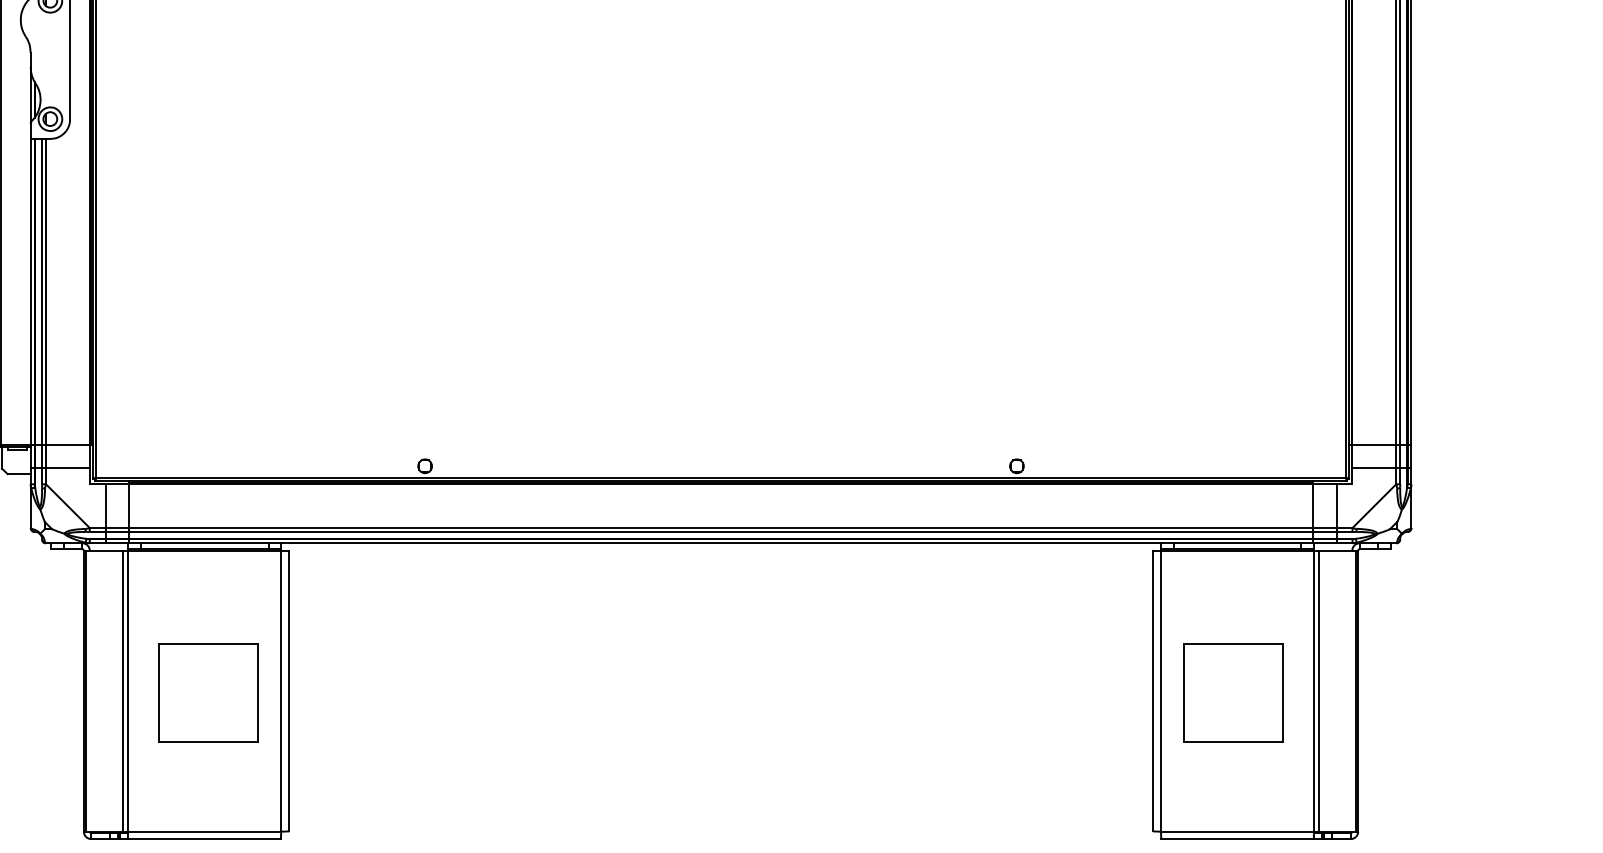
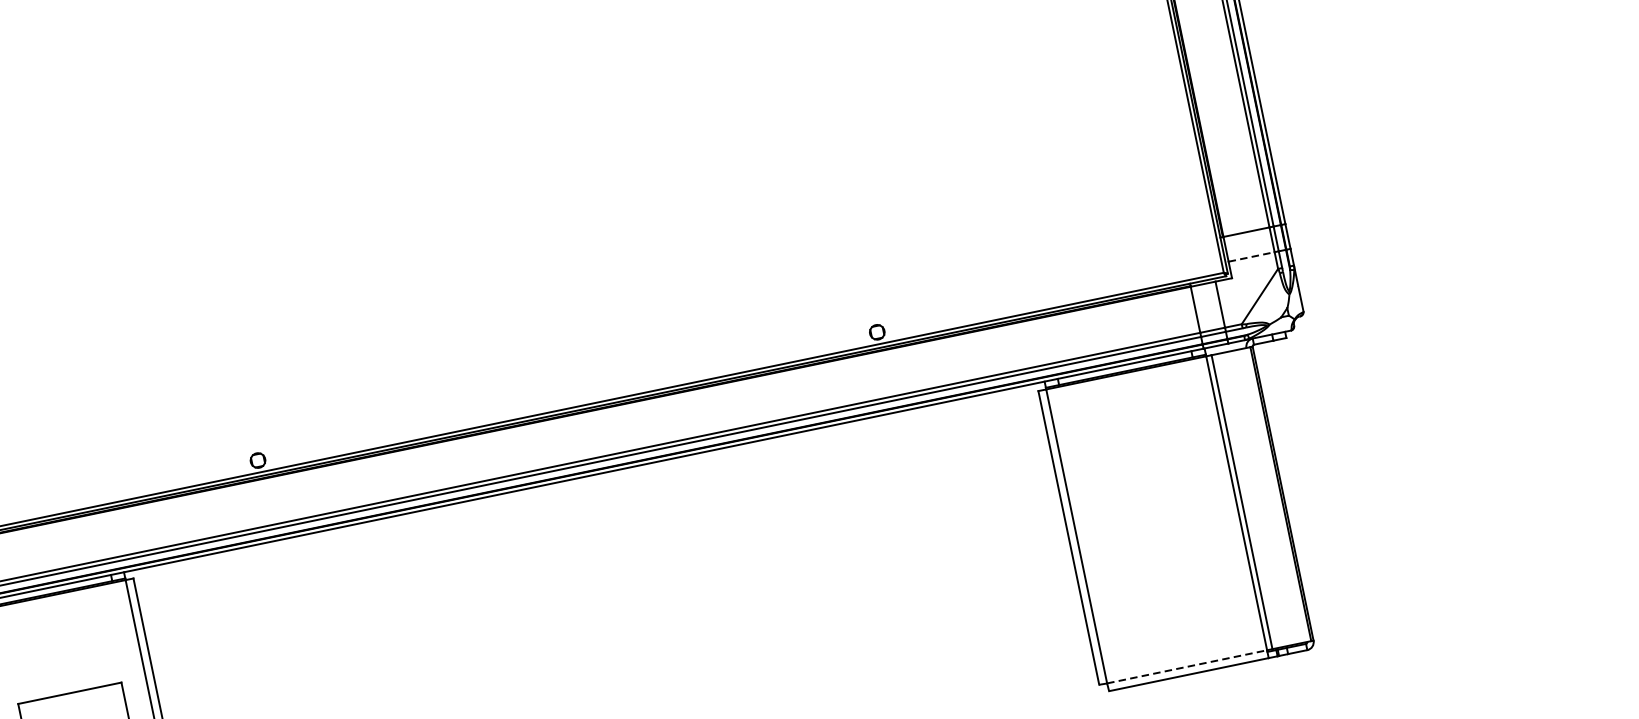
line: (1374, 468) -> (1251, 257), solid -> dashed
part: (1233, 692) -> (1152, 522), removed
line: (1237, 831) -> (1187, 666), solid -> dashed

